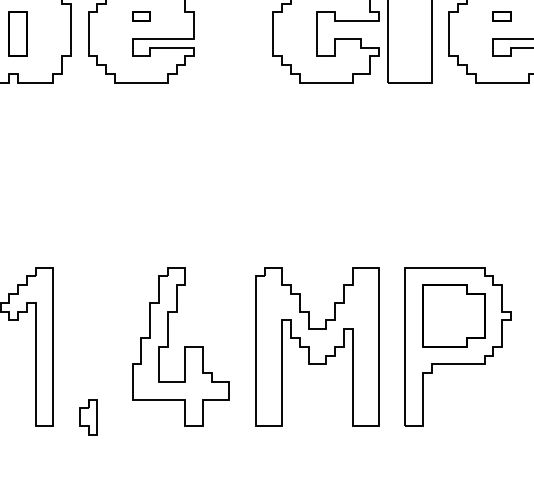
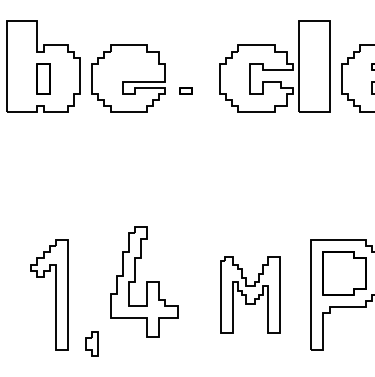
part: (140, 16) -> (185, 90), moved
part: (181, 346) -> (144, 281), moved
part: (317, 346) -> (250, 294), size x0.7

